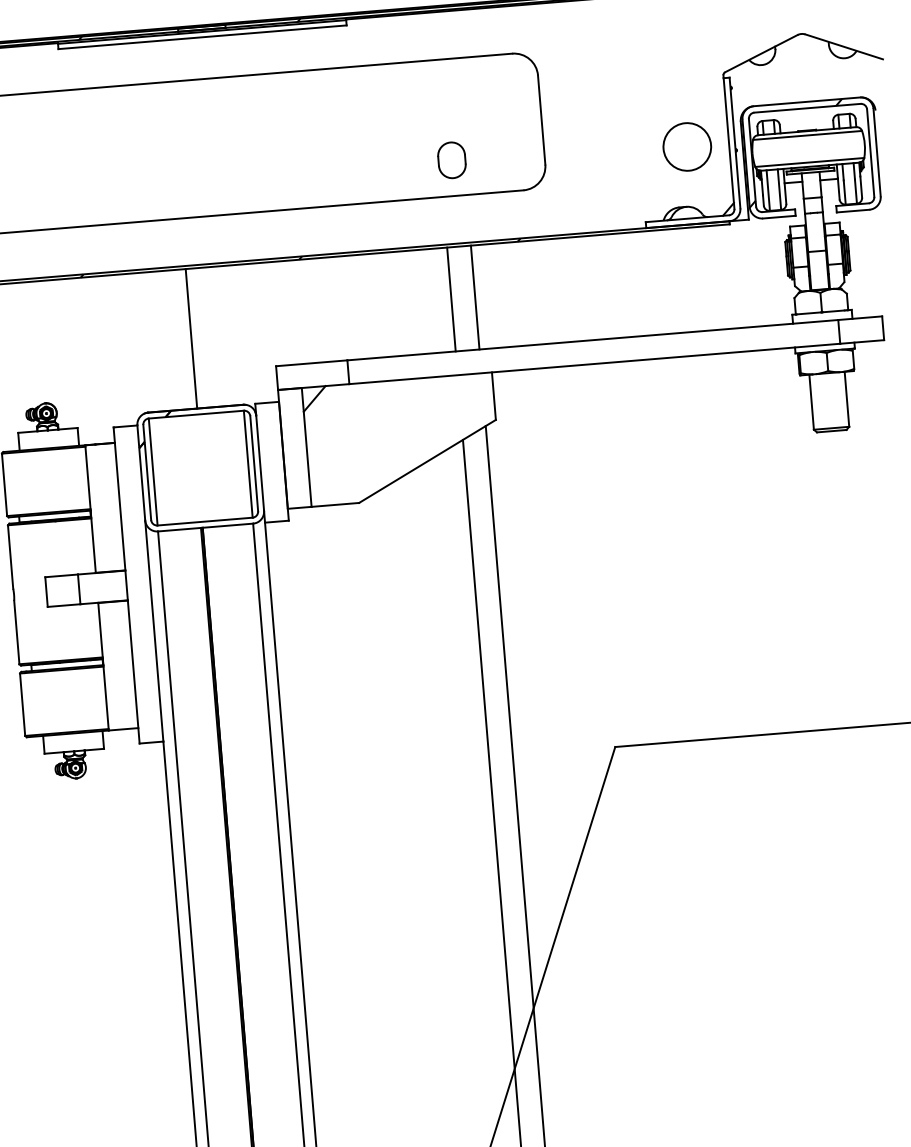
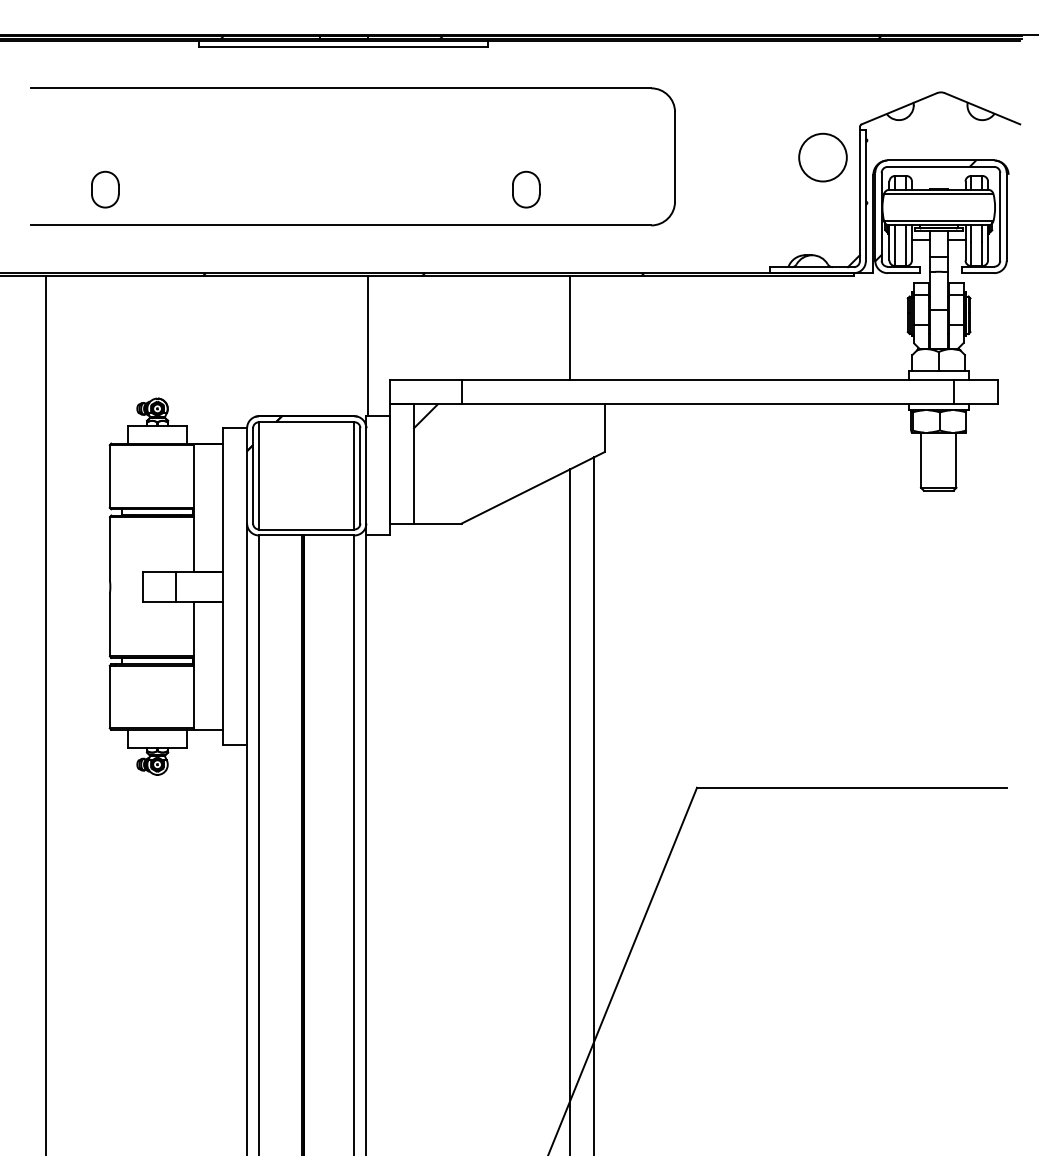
circle: (686, 146) -> (822, 157), moved
part: (452, 160) -> (526, 189), moved
line: (475, 297) -> (594, 328), removed
line: (191, 339) -> (368, 346), moved

